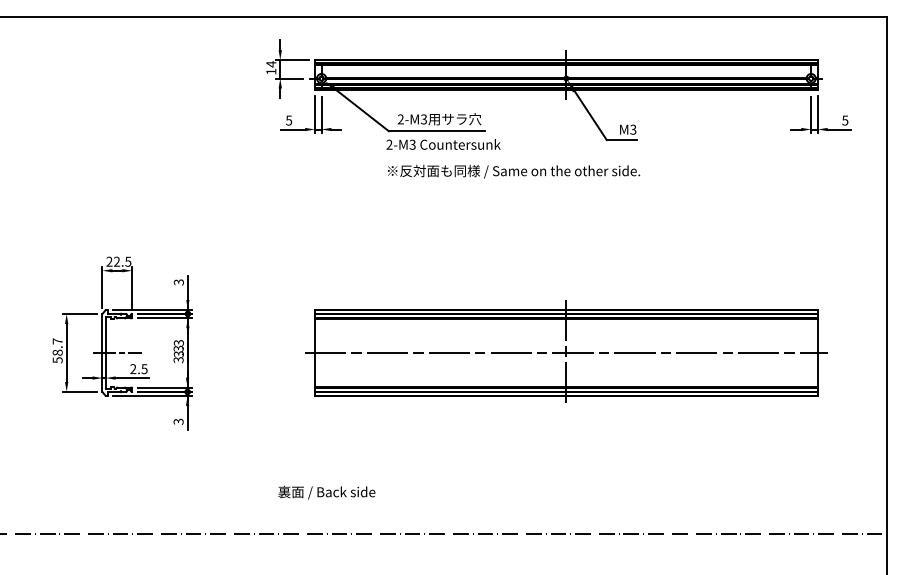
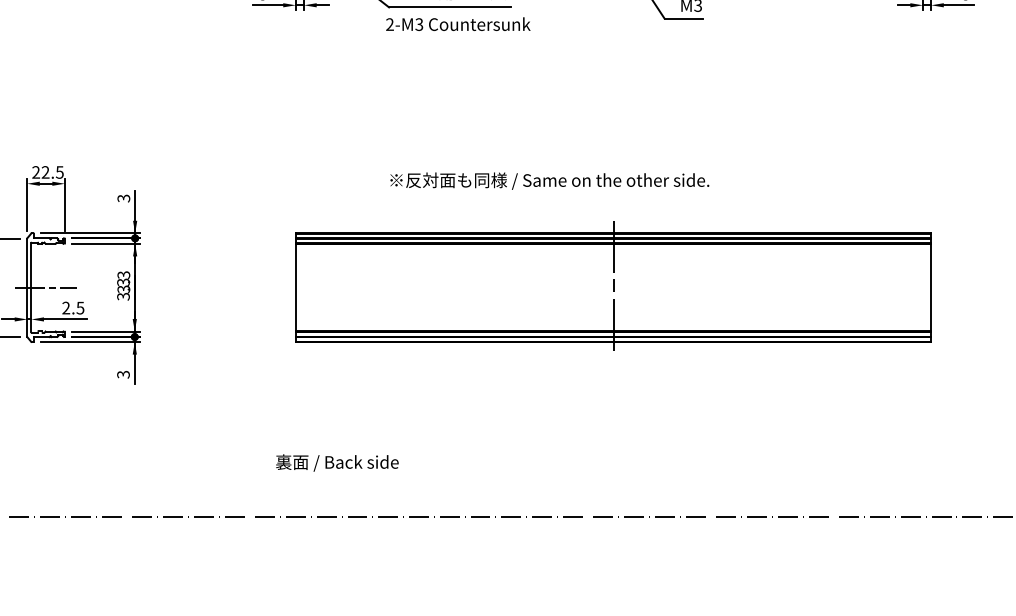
text: (514, 171) -> (550, 180), moved
line: (566, 352) -> (613, 287), removed
text: (326, 492) -> (336, 462), moved

